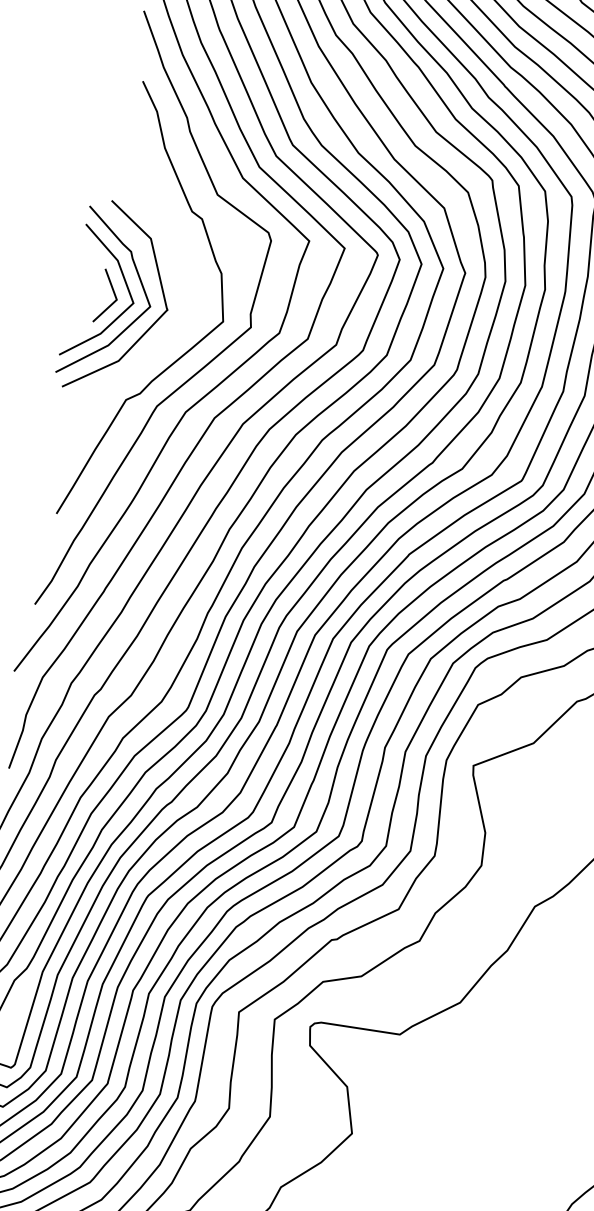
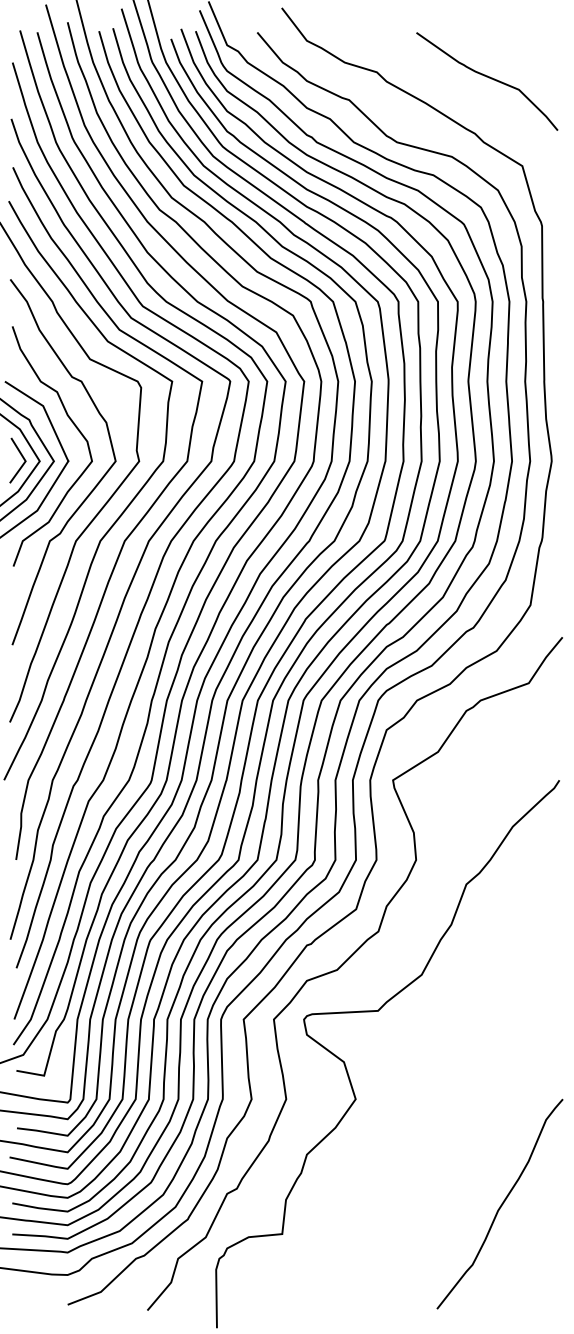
curve: (182, 270) -> (74, 426), added

